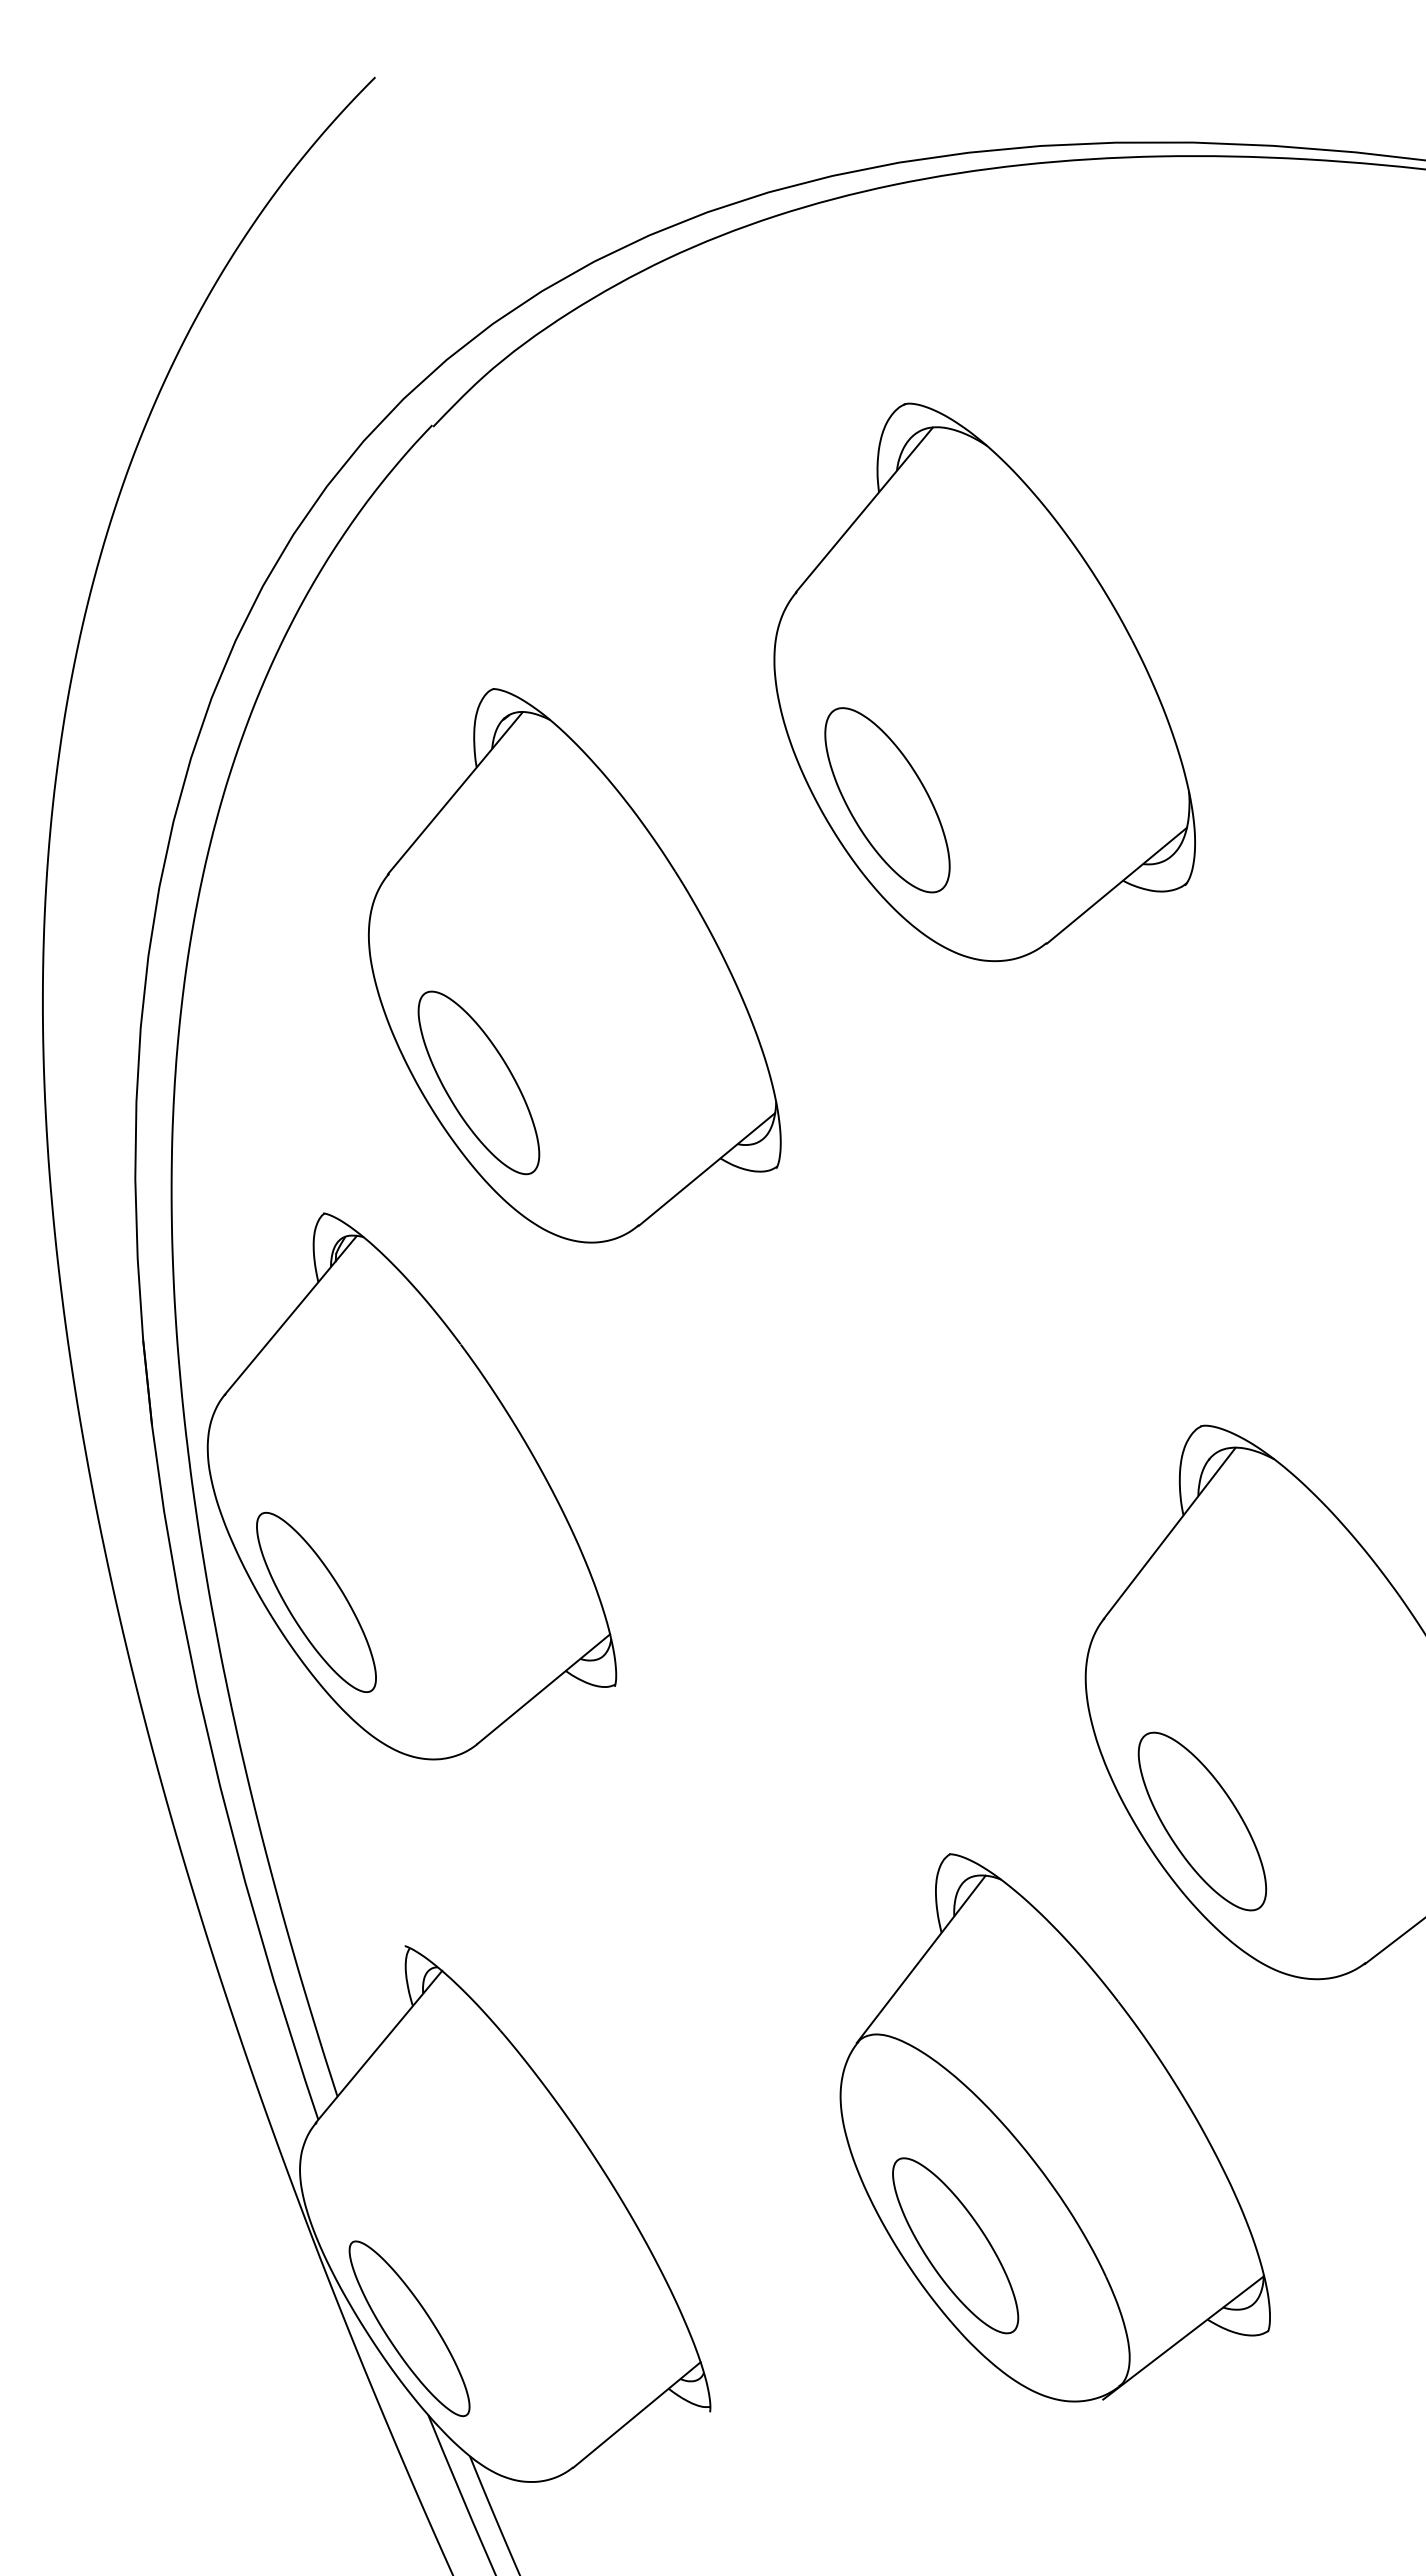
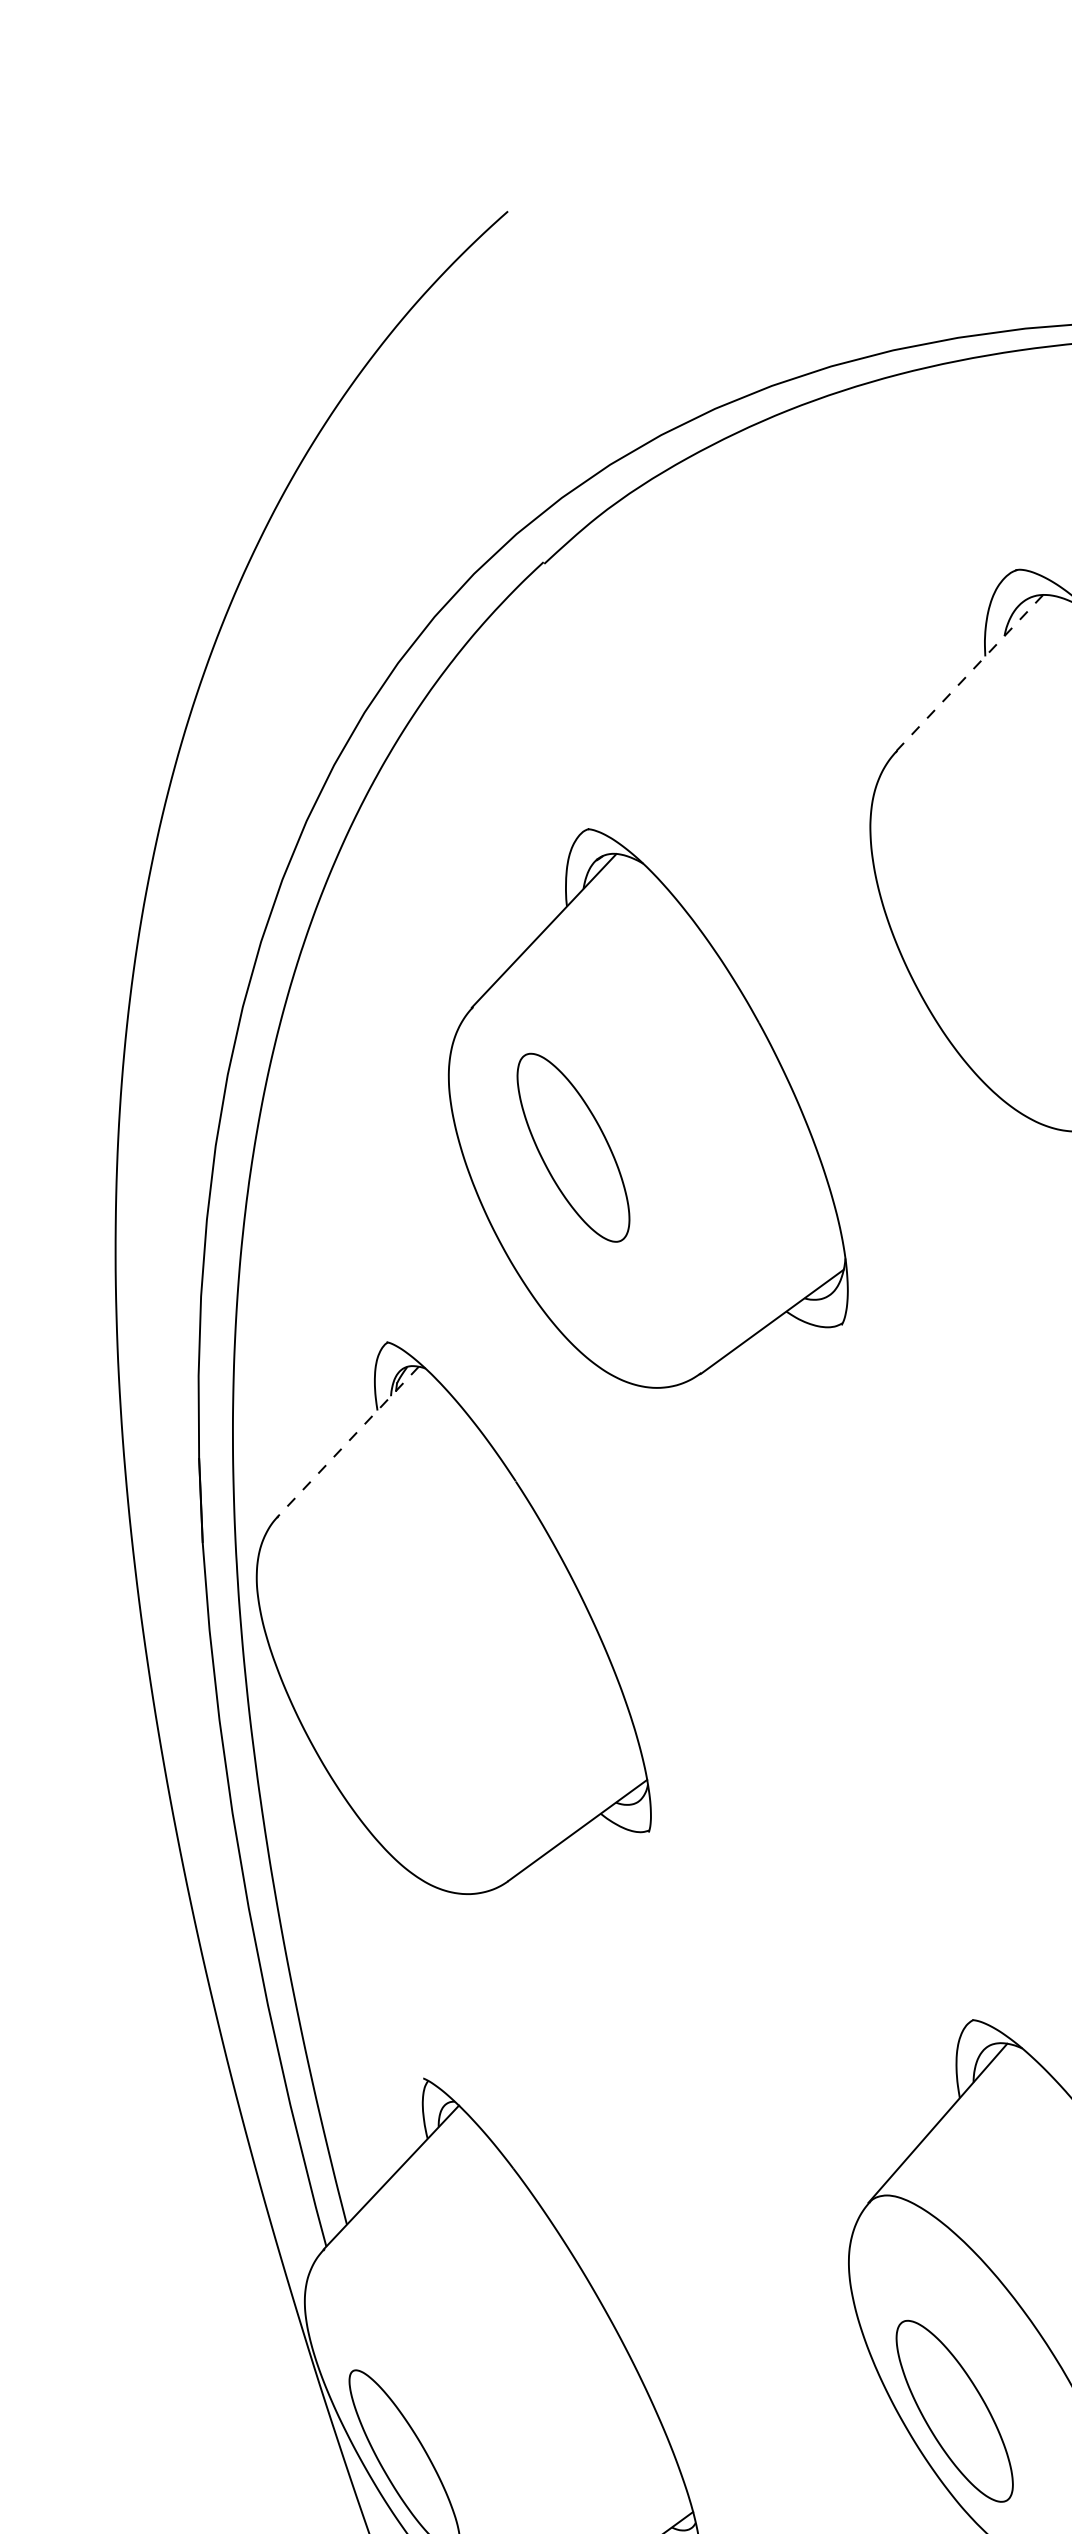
line: (864, 509) -> (969, 672), solid -> dashed
part: (887, 800) -> (974, 964), removed
part: (478, 1082) -> (573, 1147), moved
line: (290, 1315) -> (347, 1442), solid -> dashed
part: (316, 1601) -> (356, 1729), removed

